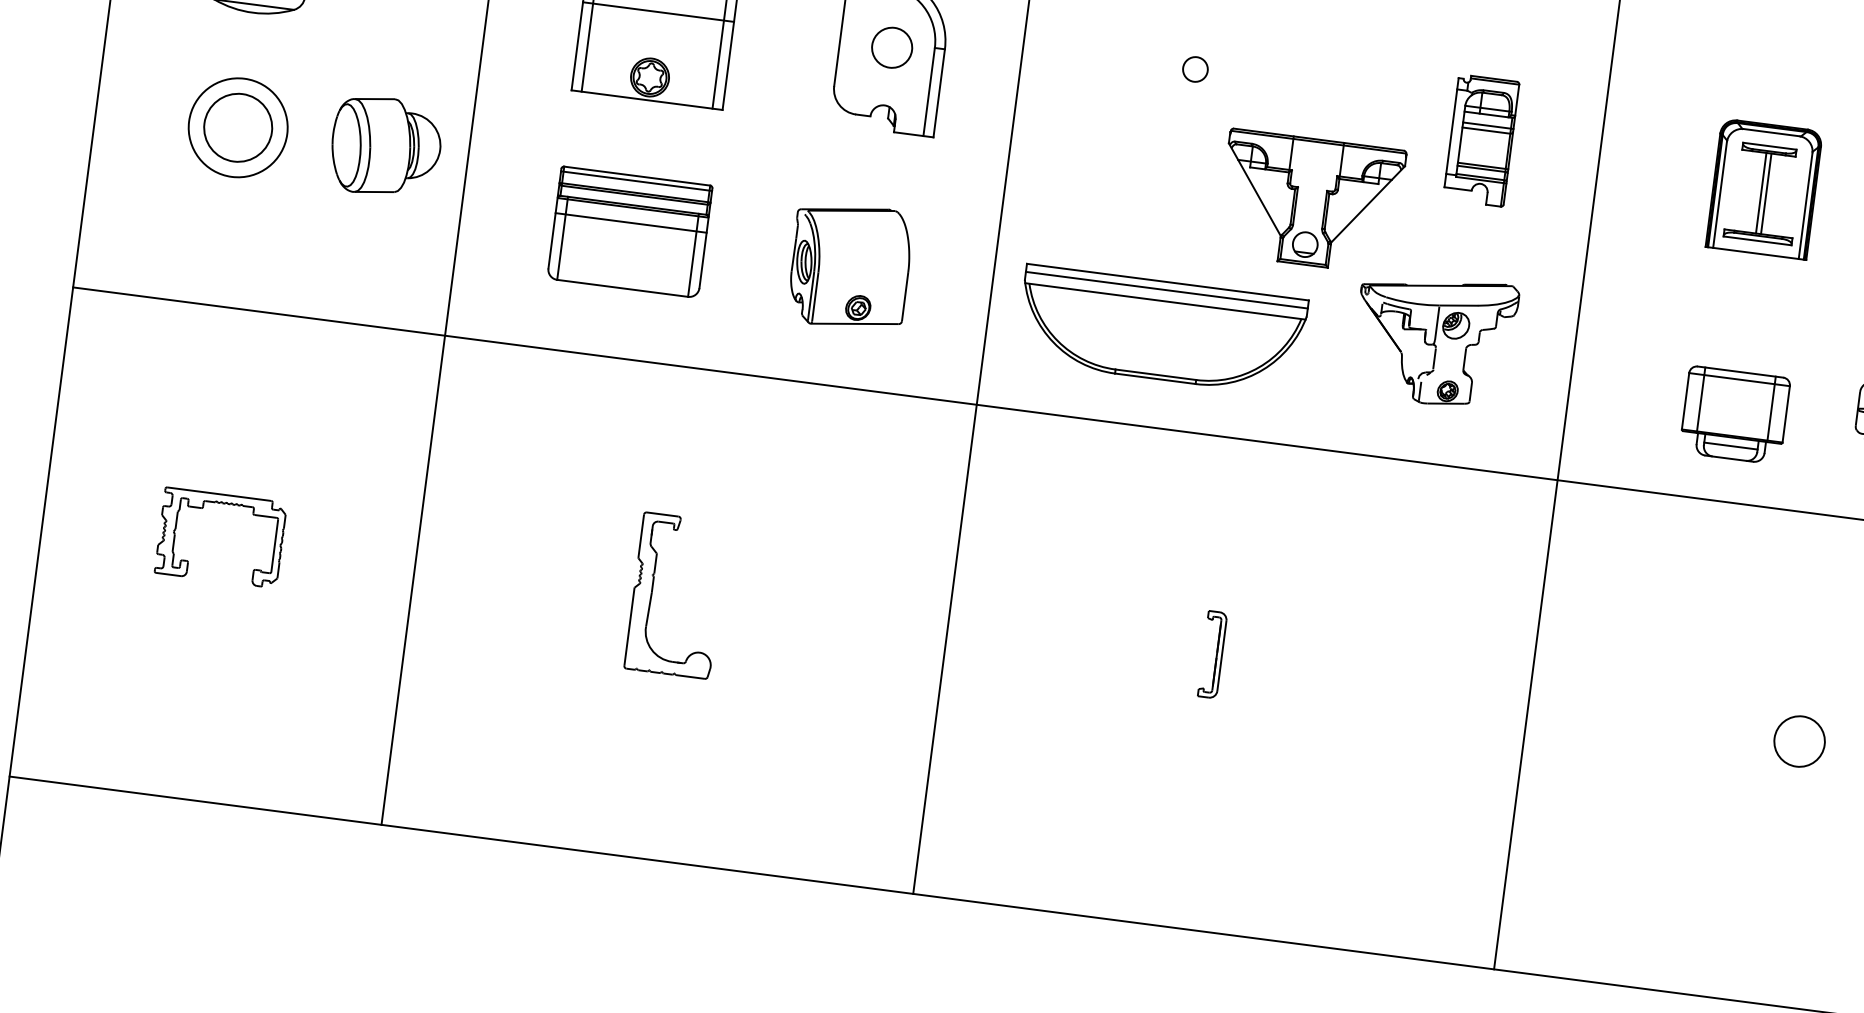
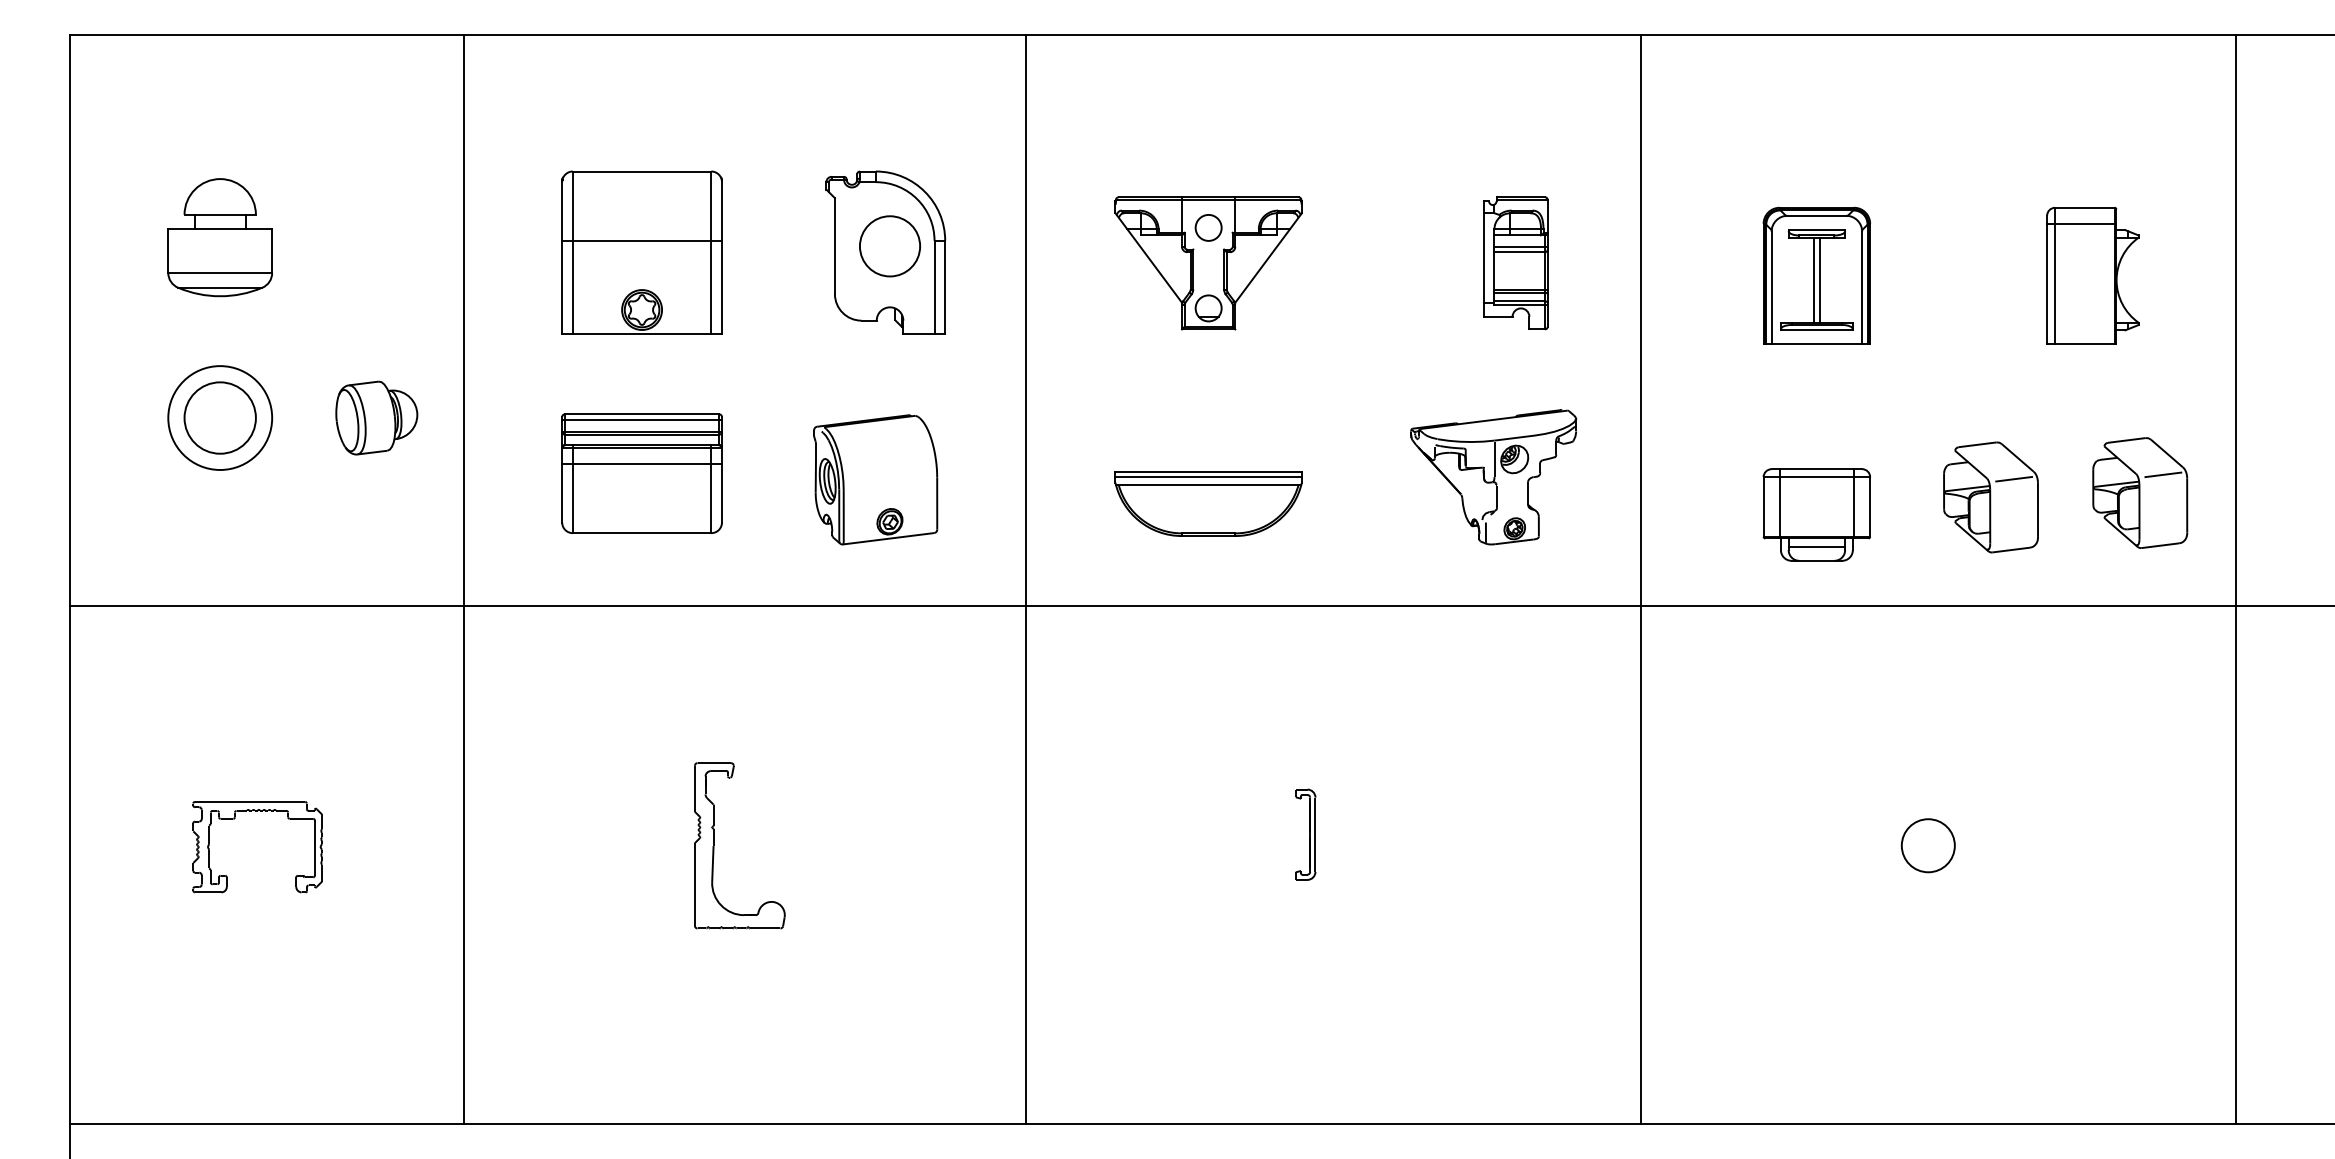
circle: (891, 47) -> (889, 246), size x1.43
part: (385, 146) -> (376, 417), size x0.71
part: (1310, 202) -> (1208, 263), moved
part: (1161, 329) -> (1208, 503), size x0.62

